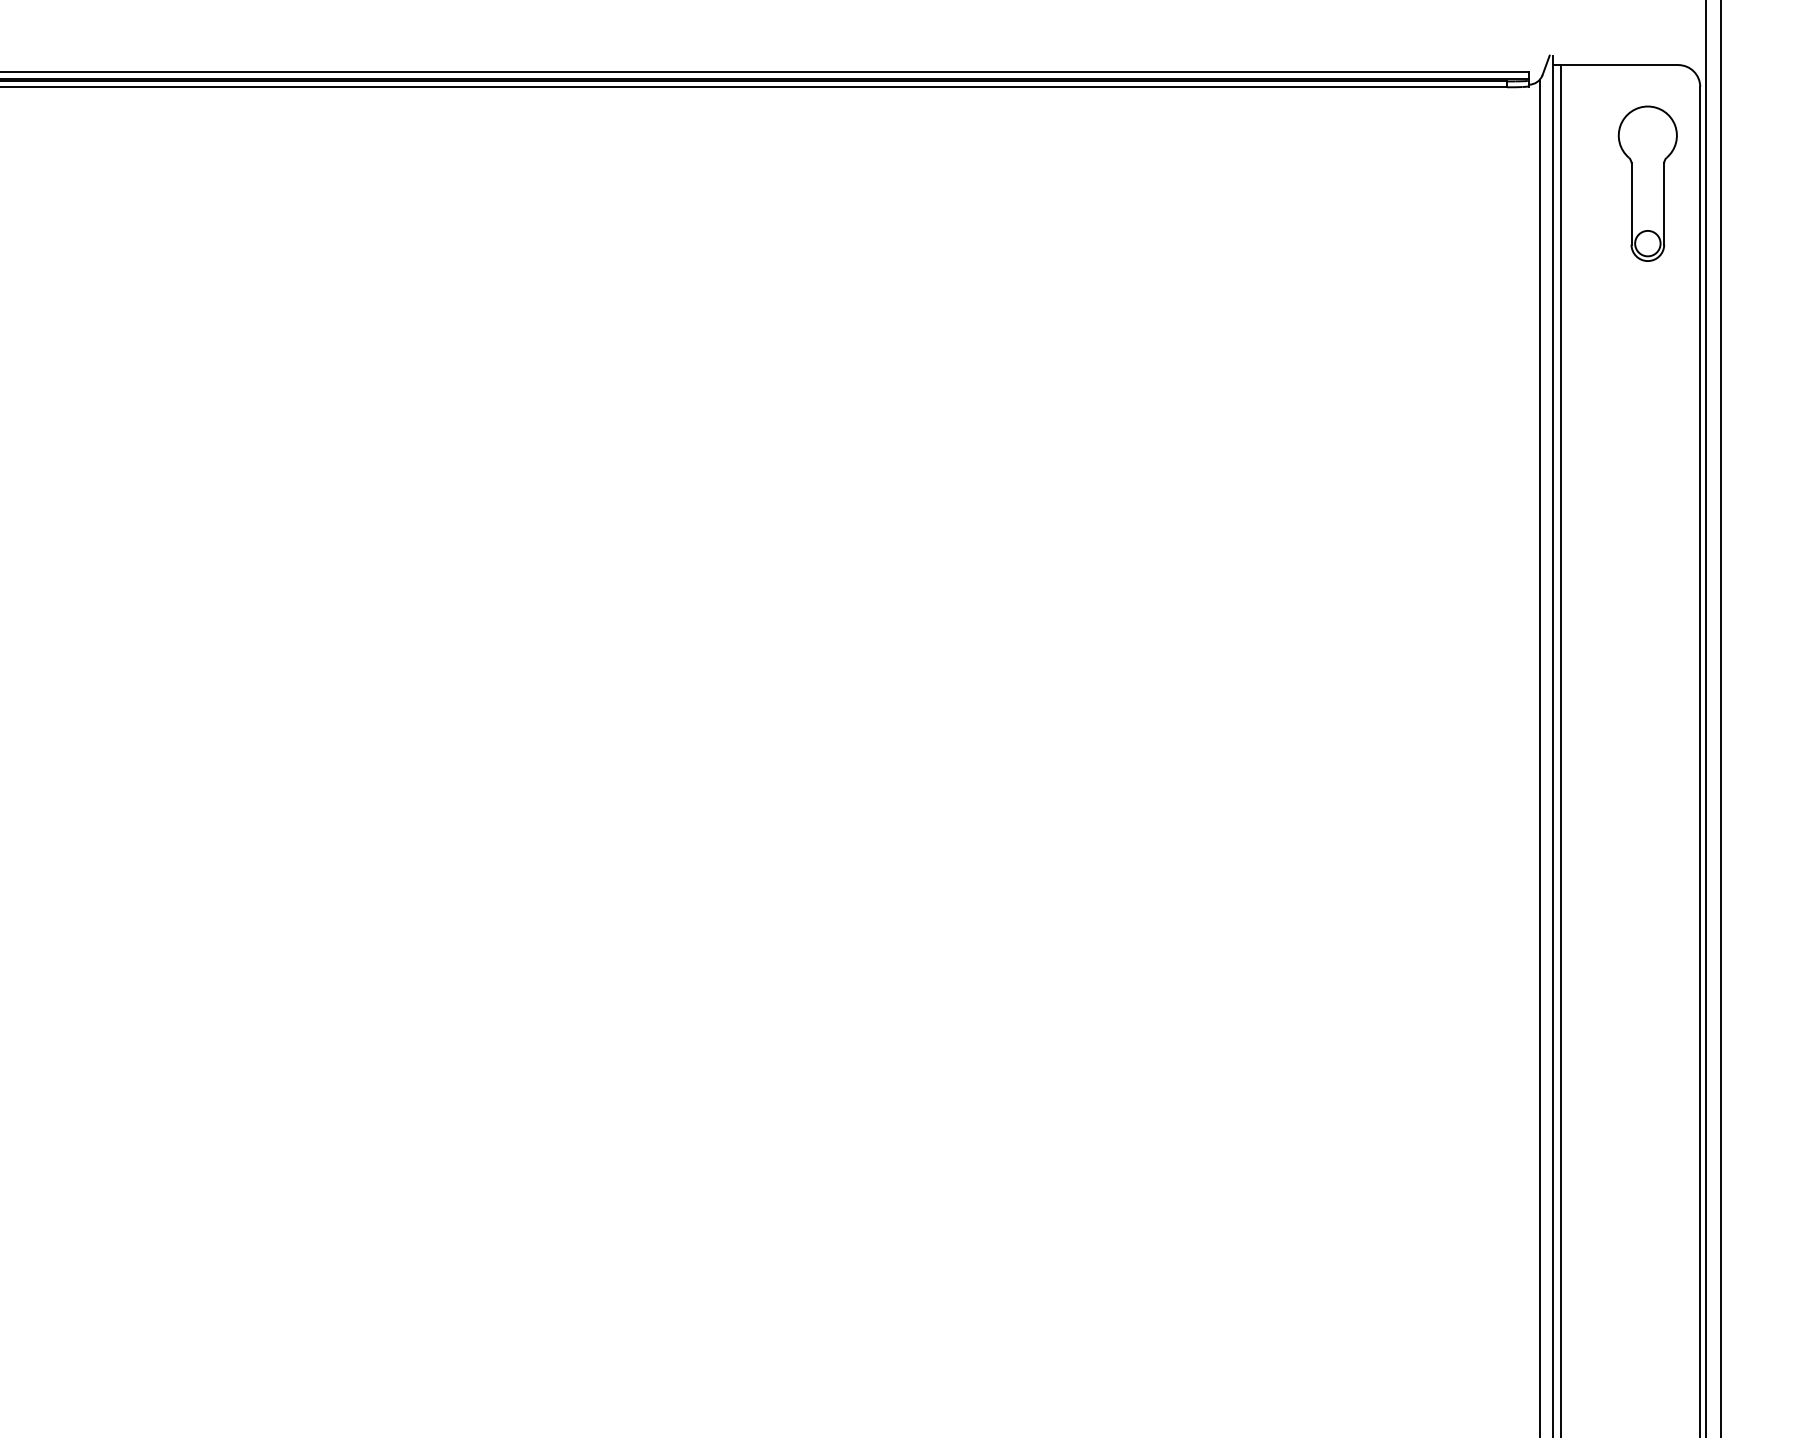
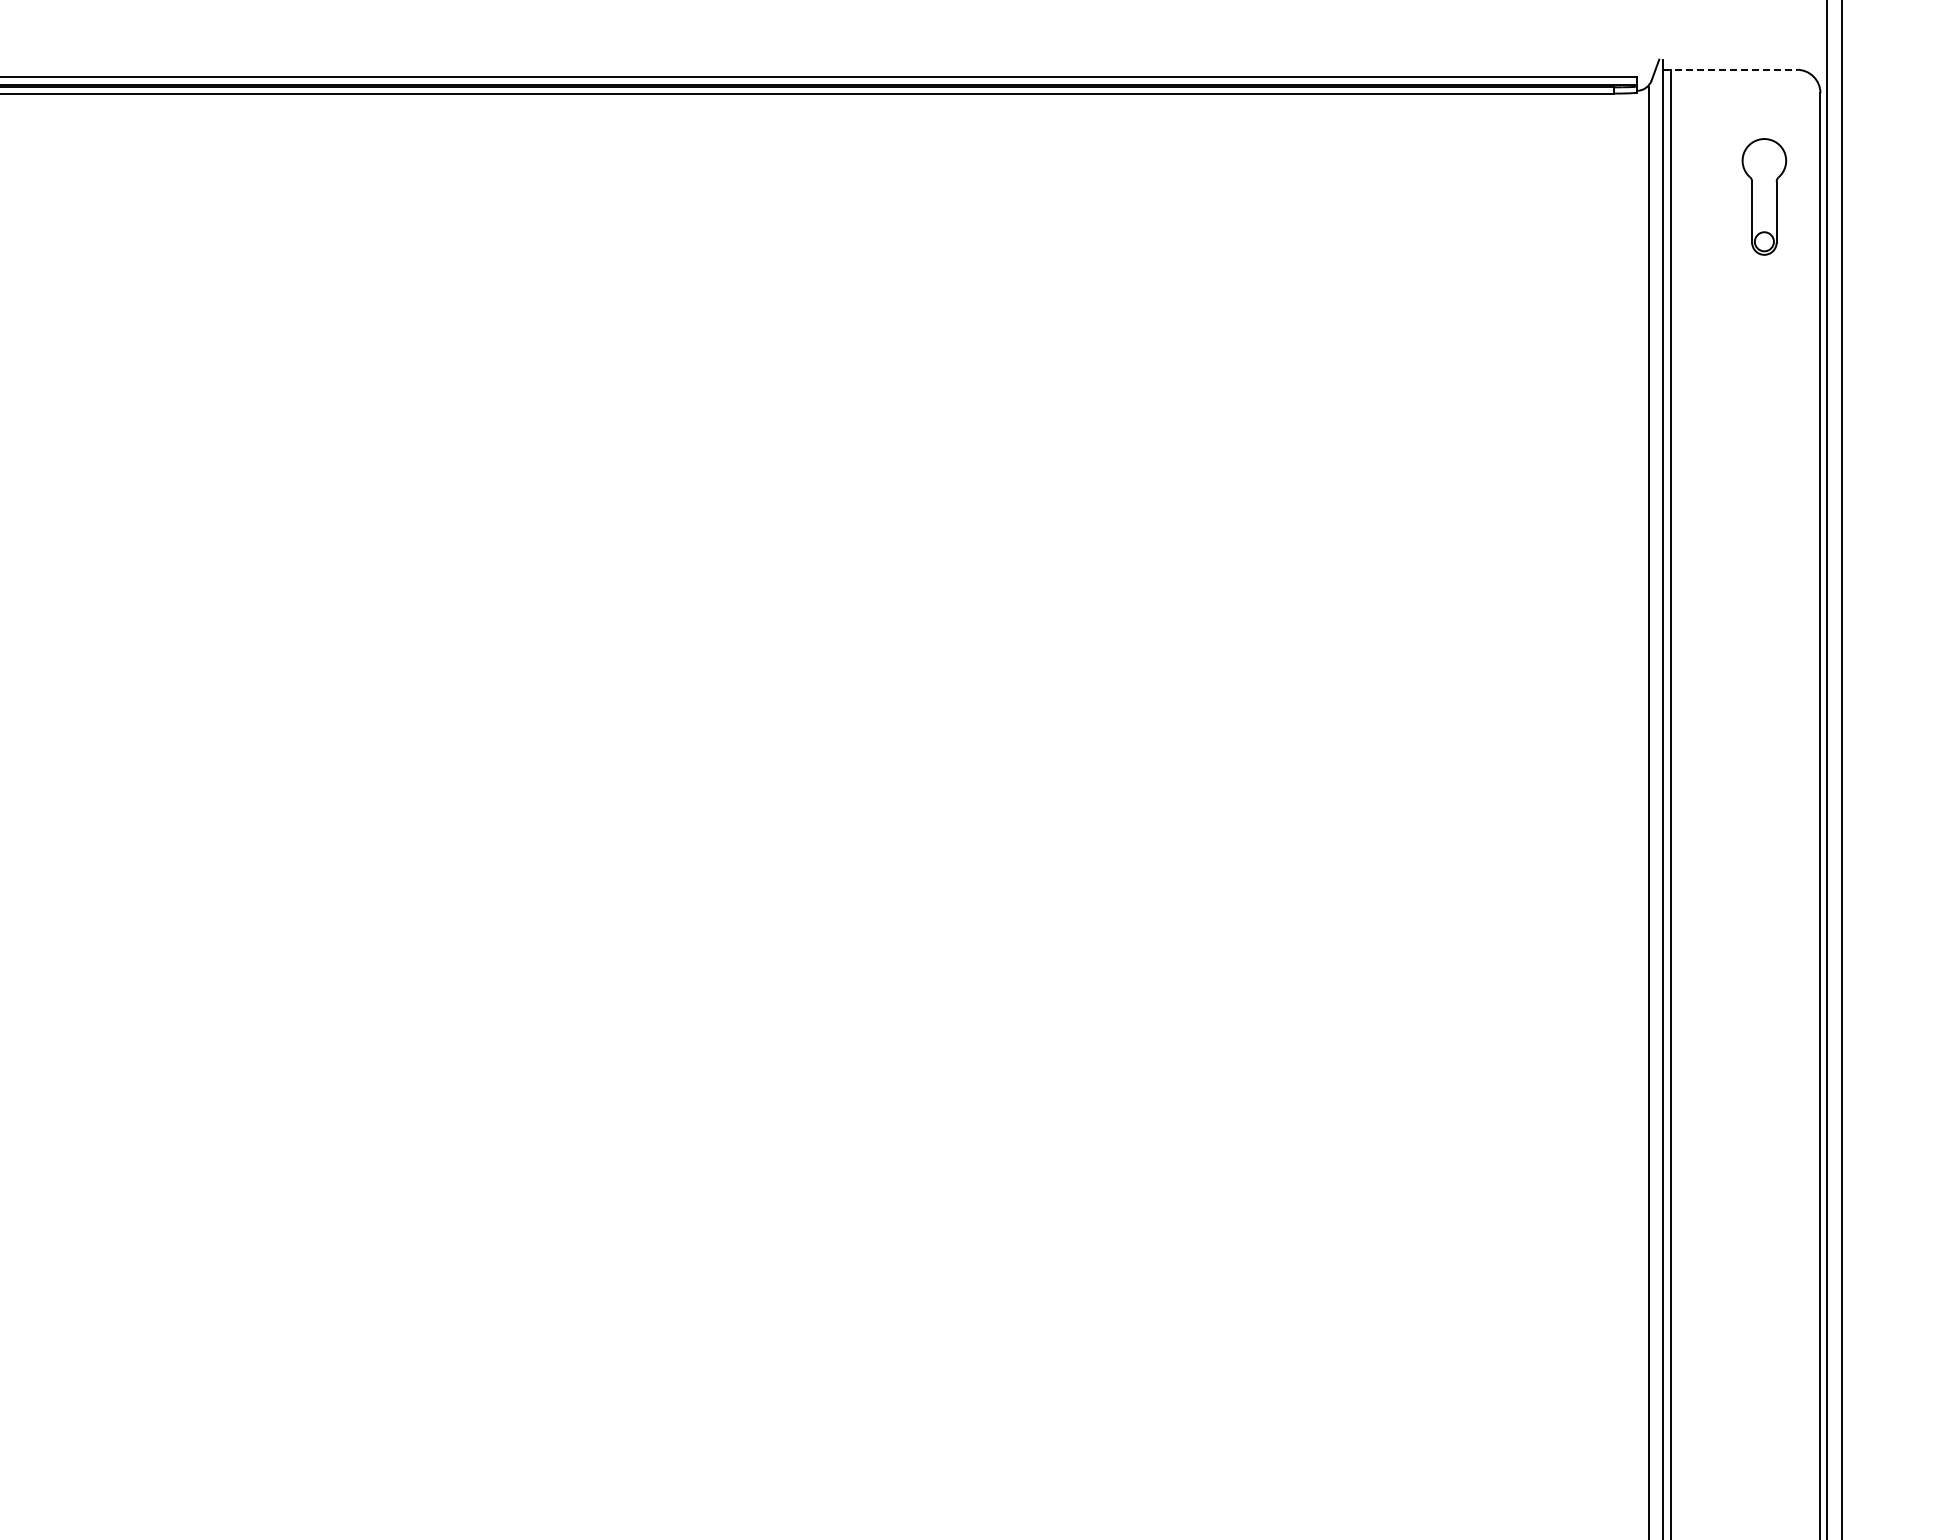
line: (1617, 64) -> (1731, 69), solid -> dashed
part: (1647, 183) -> (1764, 196), size x0.7

